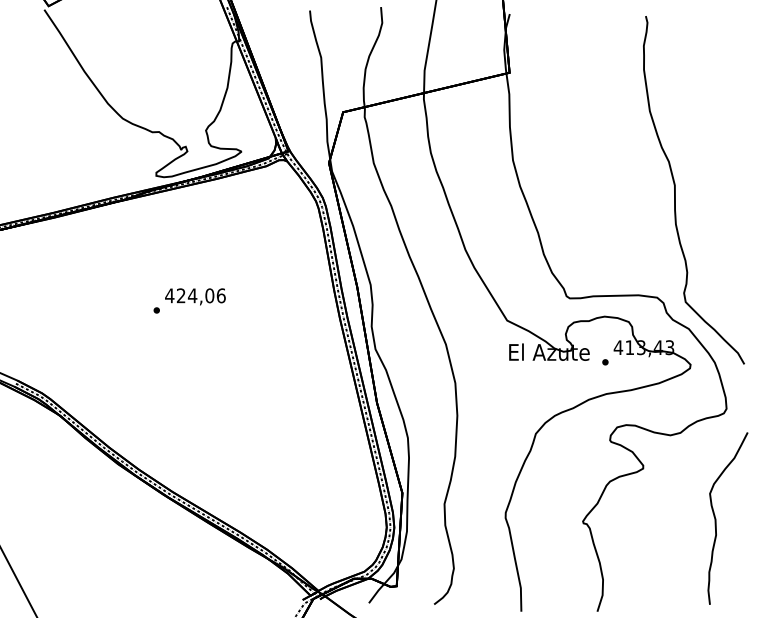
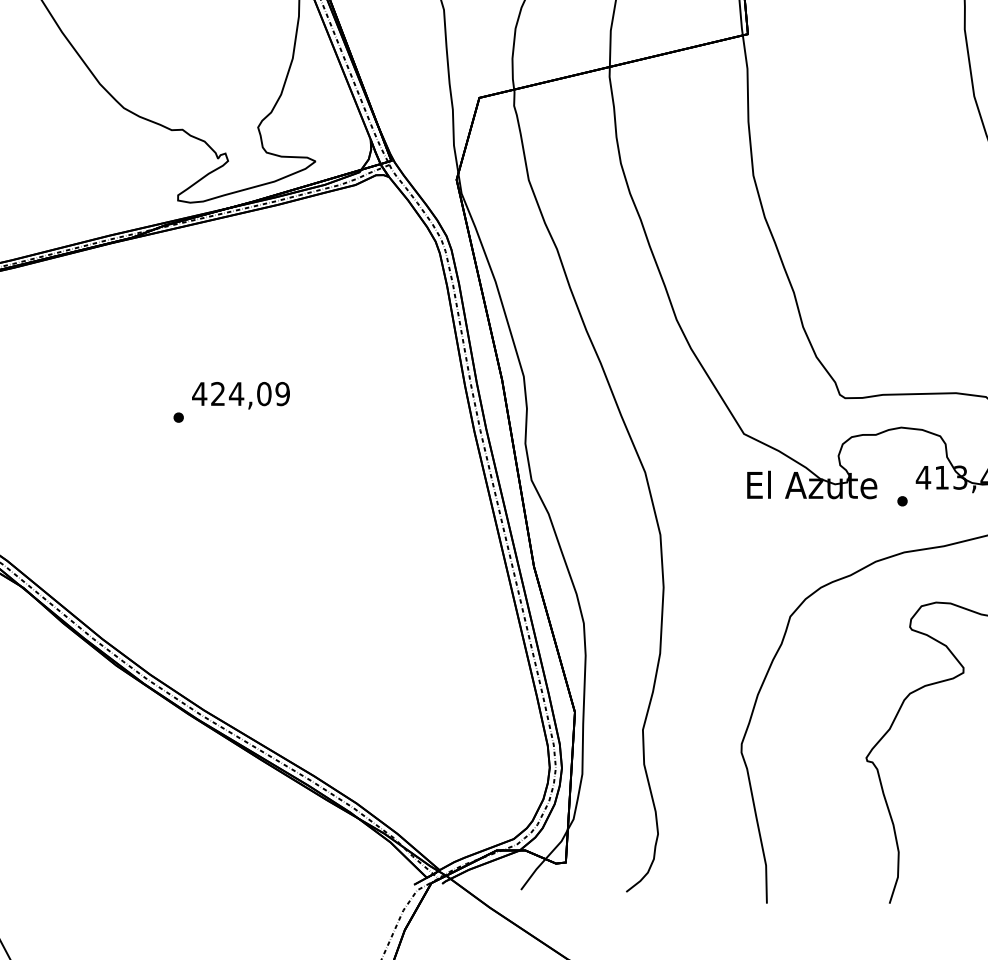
text: (220, 295) -> (281, 393), 424,06 -> 424,09

